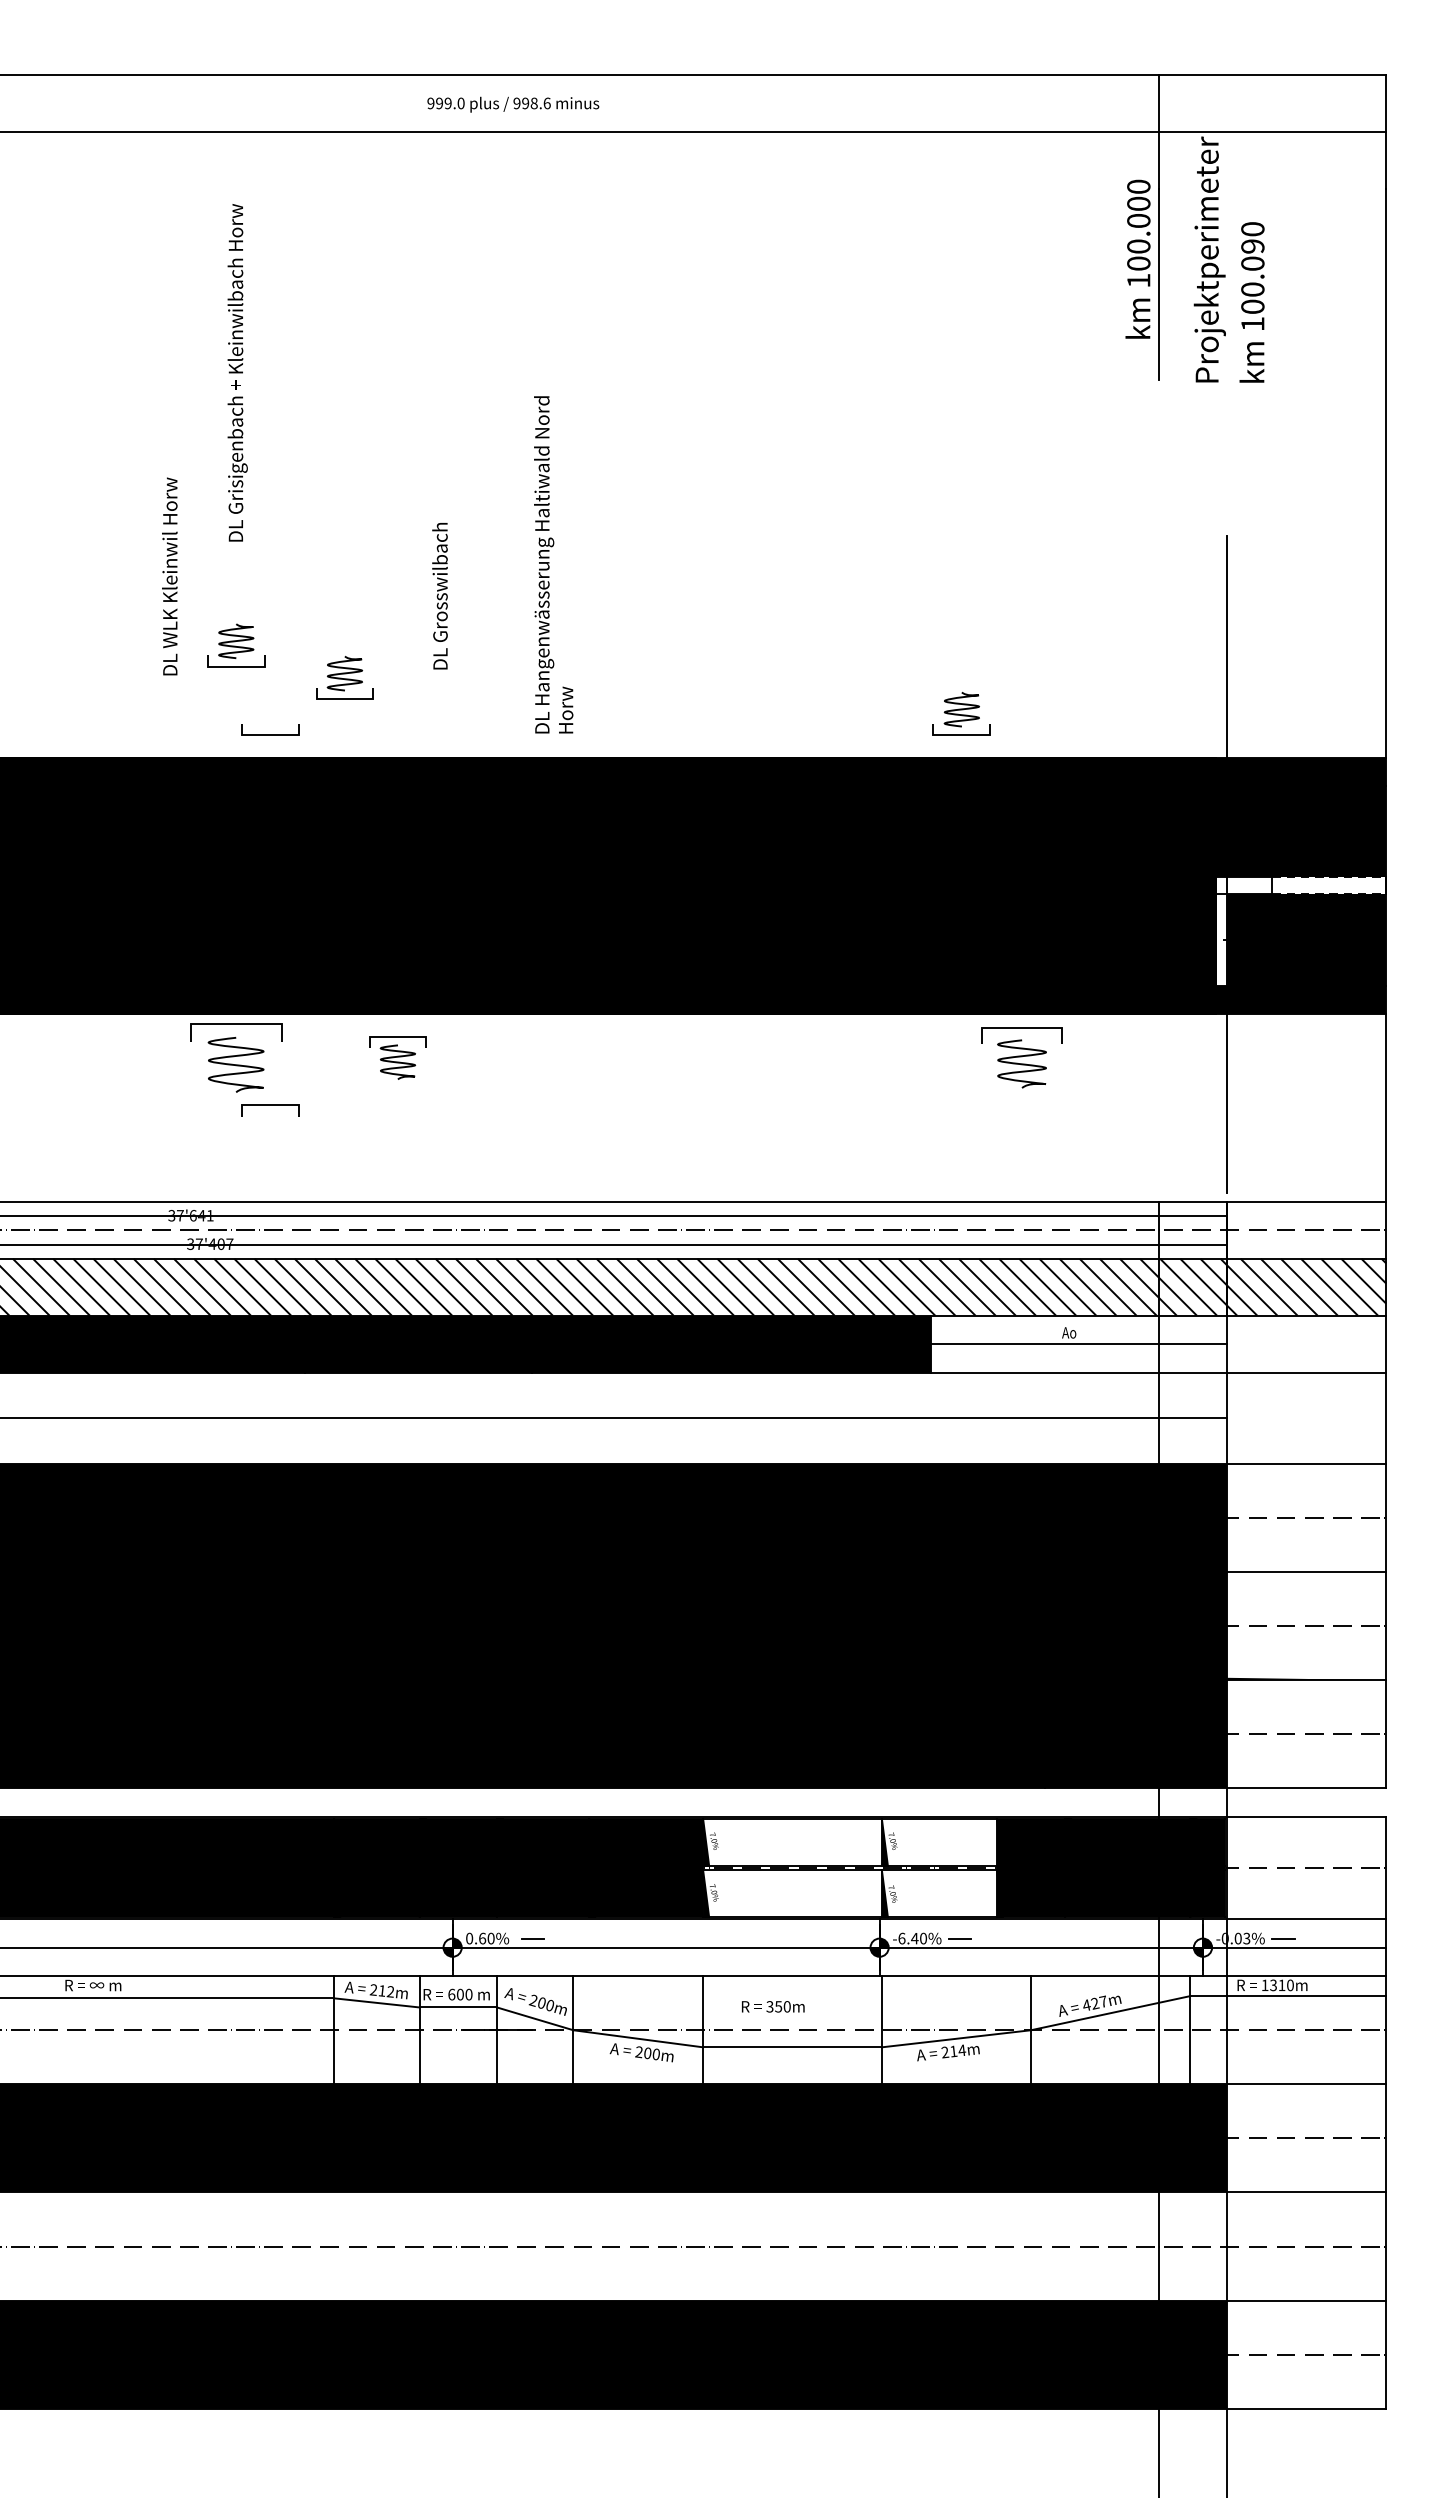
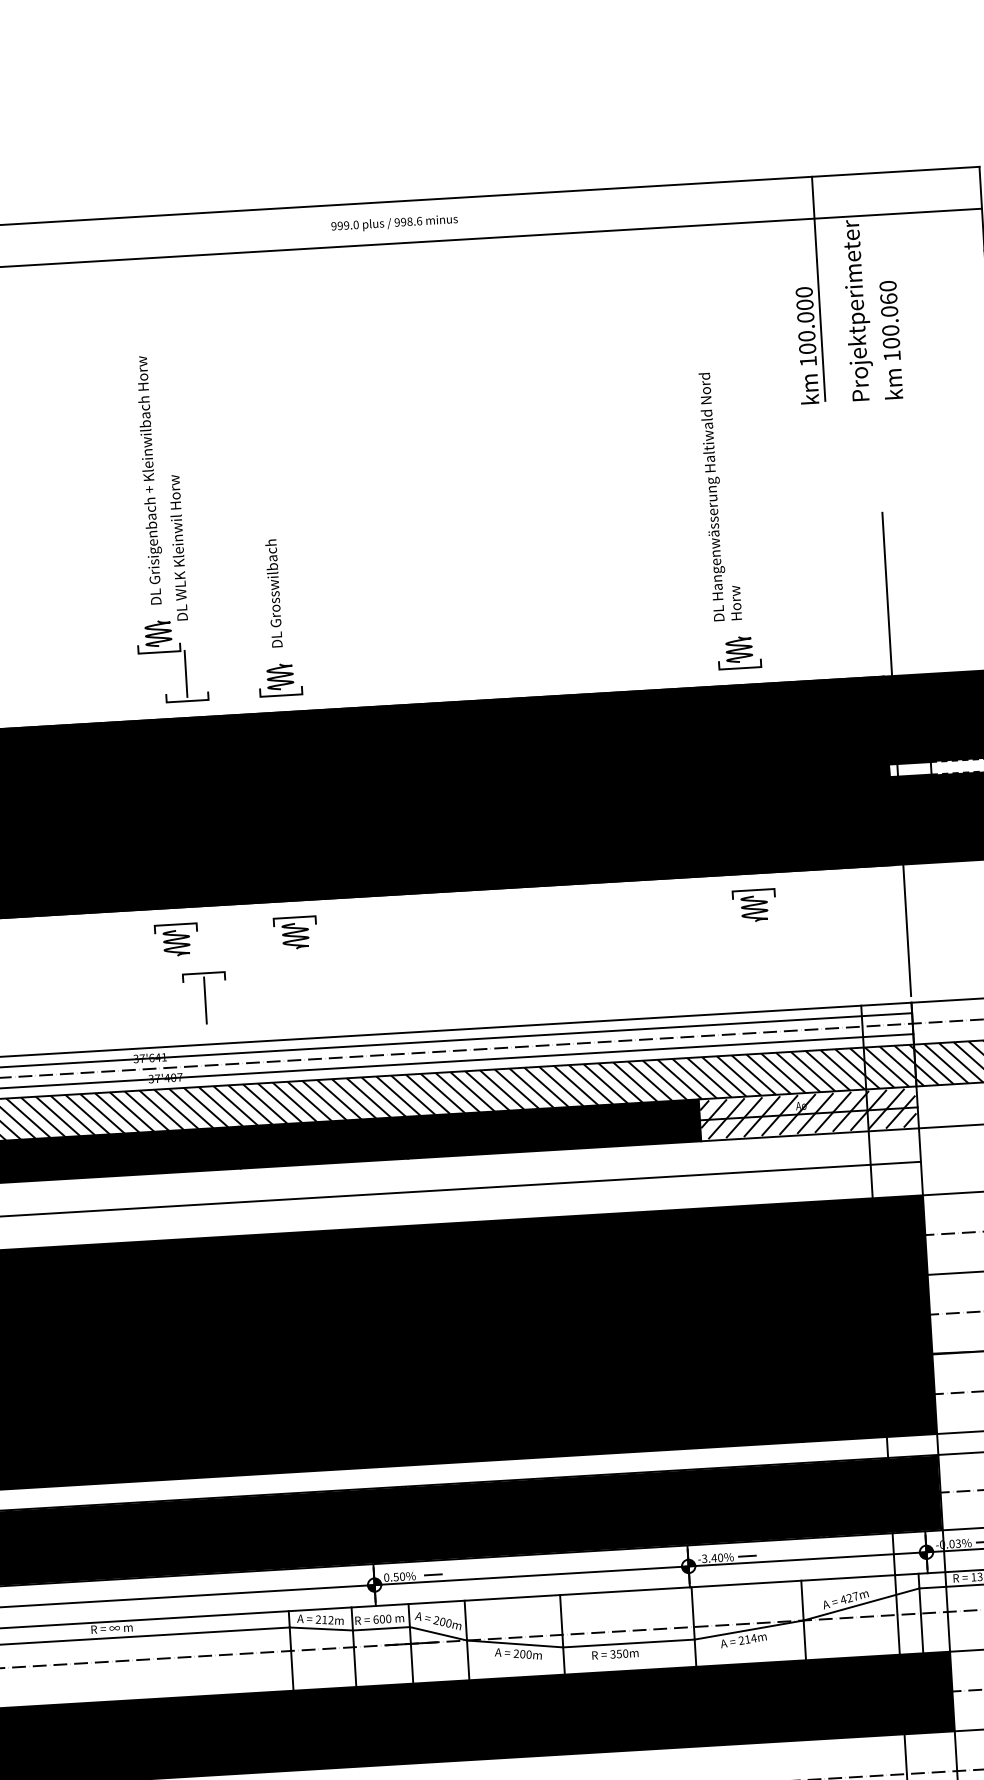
text: (513, 104) -> (394, 223), moved
text: (1252, 246) -> (888, 298), 100.090 -> 100.060
text: (1137, 258) -> (806, 345), moved
text: (237, 372) -> (150, 480), moved
text: (553, 564) -> (720, 496), moved
text: (169, 576) -> (177, 547), moved
text: (439, 596) -> (273, 593), moved
part: (344, 677) -> (280, 679), moved
line: (270, 697) -> (186, 673), added
part: (961, 713) -> (739, 652), moved
fill: (1220, 939) -> (895, 809), added
part: (236, 1057) -> (176, 939), size x0.62
part: (1021, 1057) -> (754, 905), size x0.71
line: (270, 1141) -> (205, 1000), added
hatch: (1078, 1344) -> (808, 1114), added
fill: (849, 1867) -> (663, 1508), added
text: (482, 1938) -> (396, 1577), 0.60% -> 0.50%
text: (901, 1938) -> (704, 1558), -6.40% -> -3.40%
text: (773, 2006) -> (615, 1654), moved

